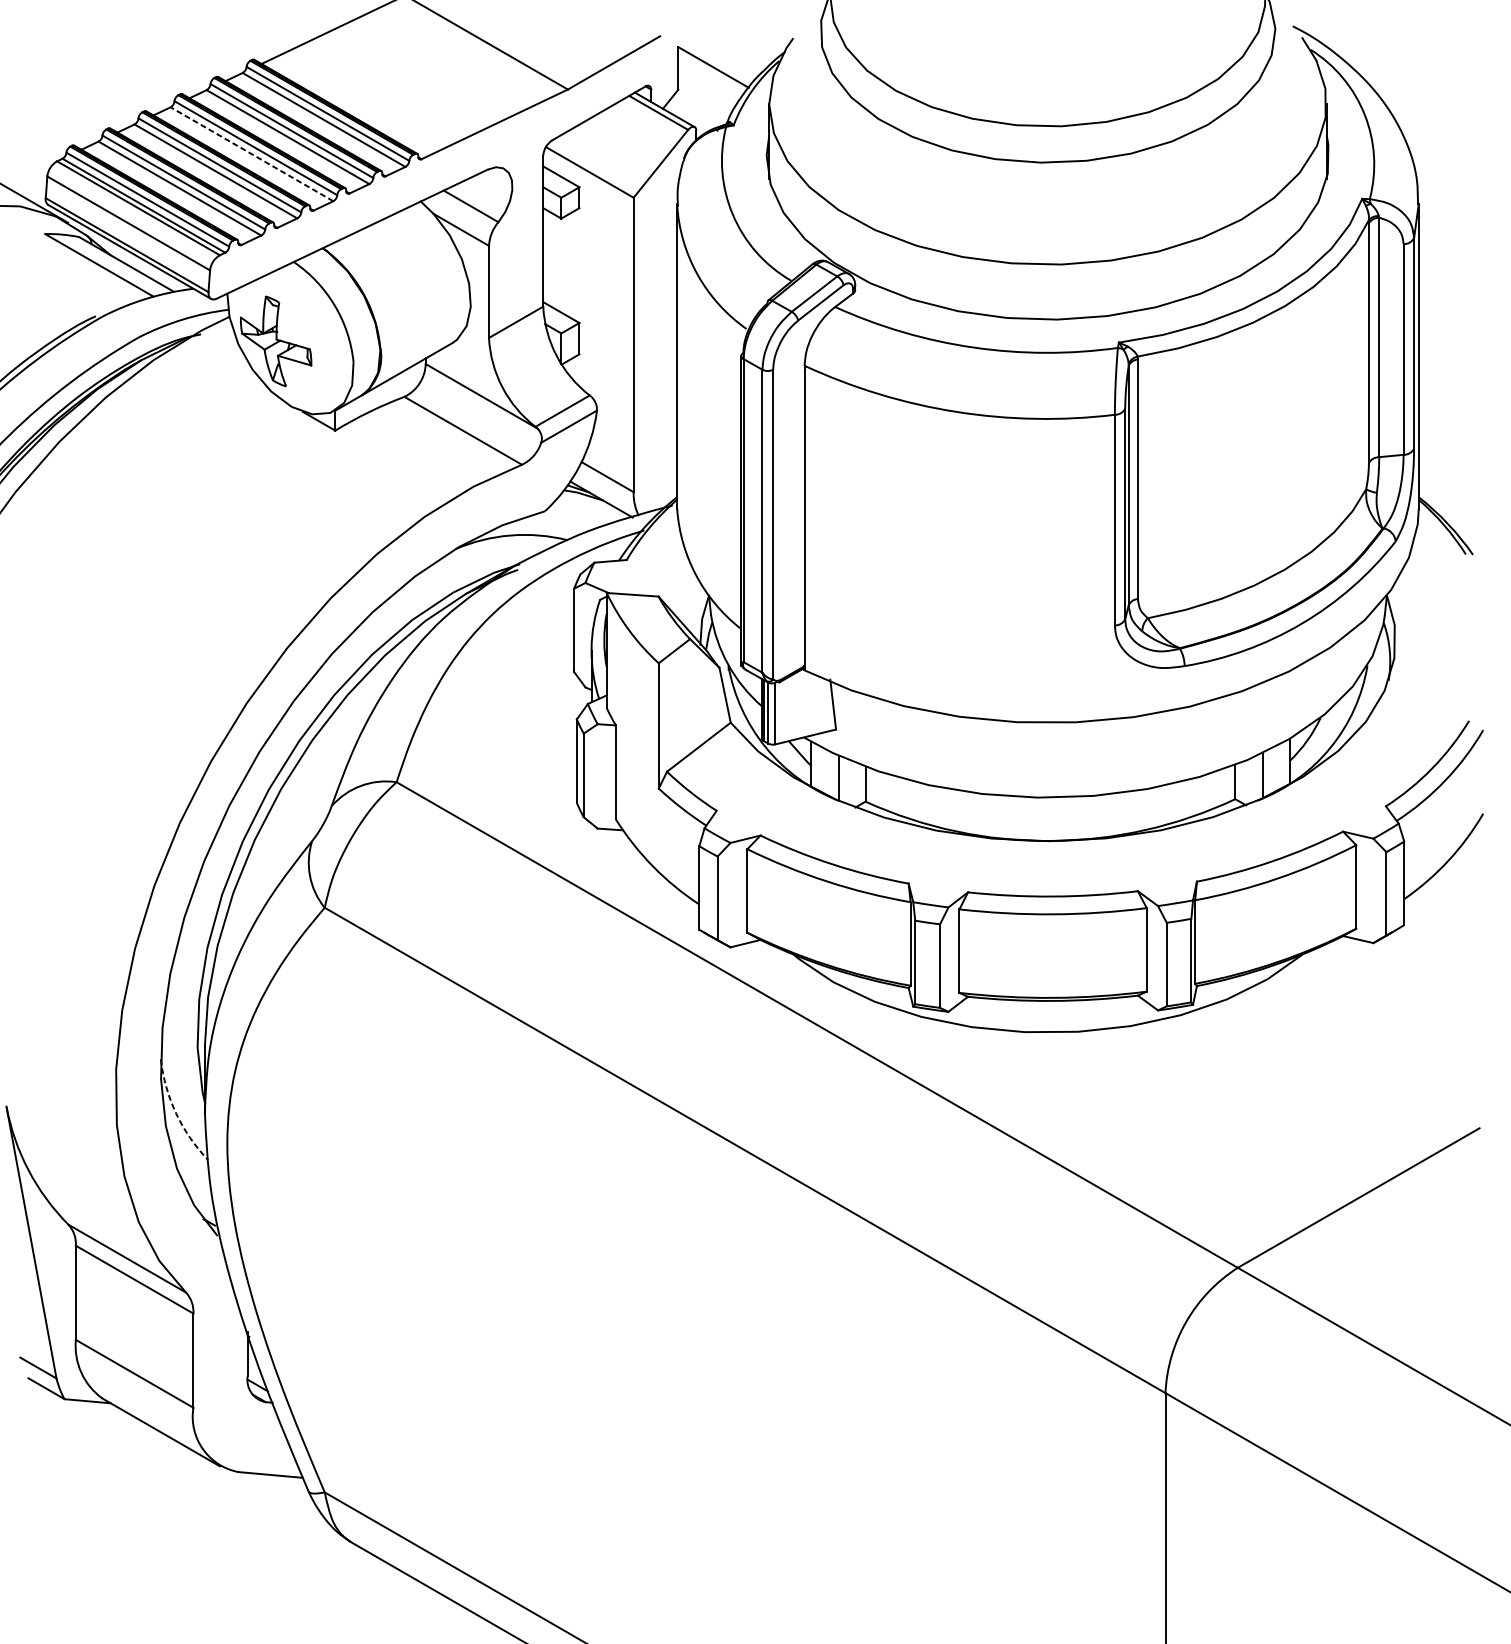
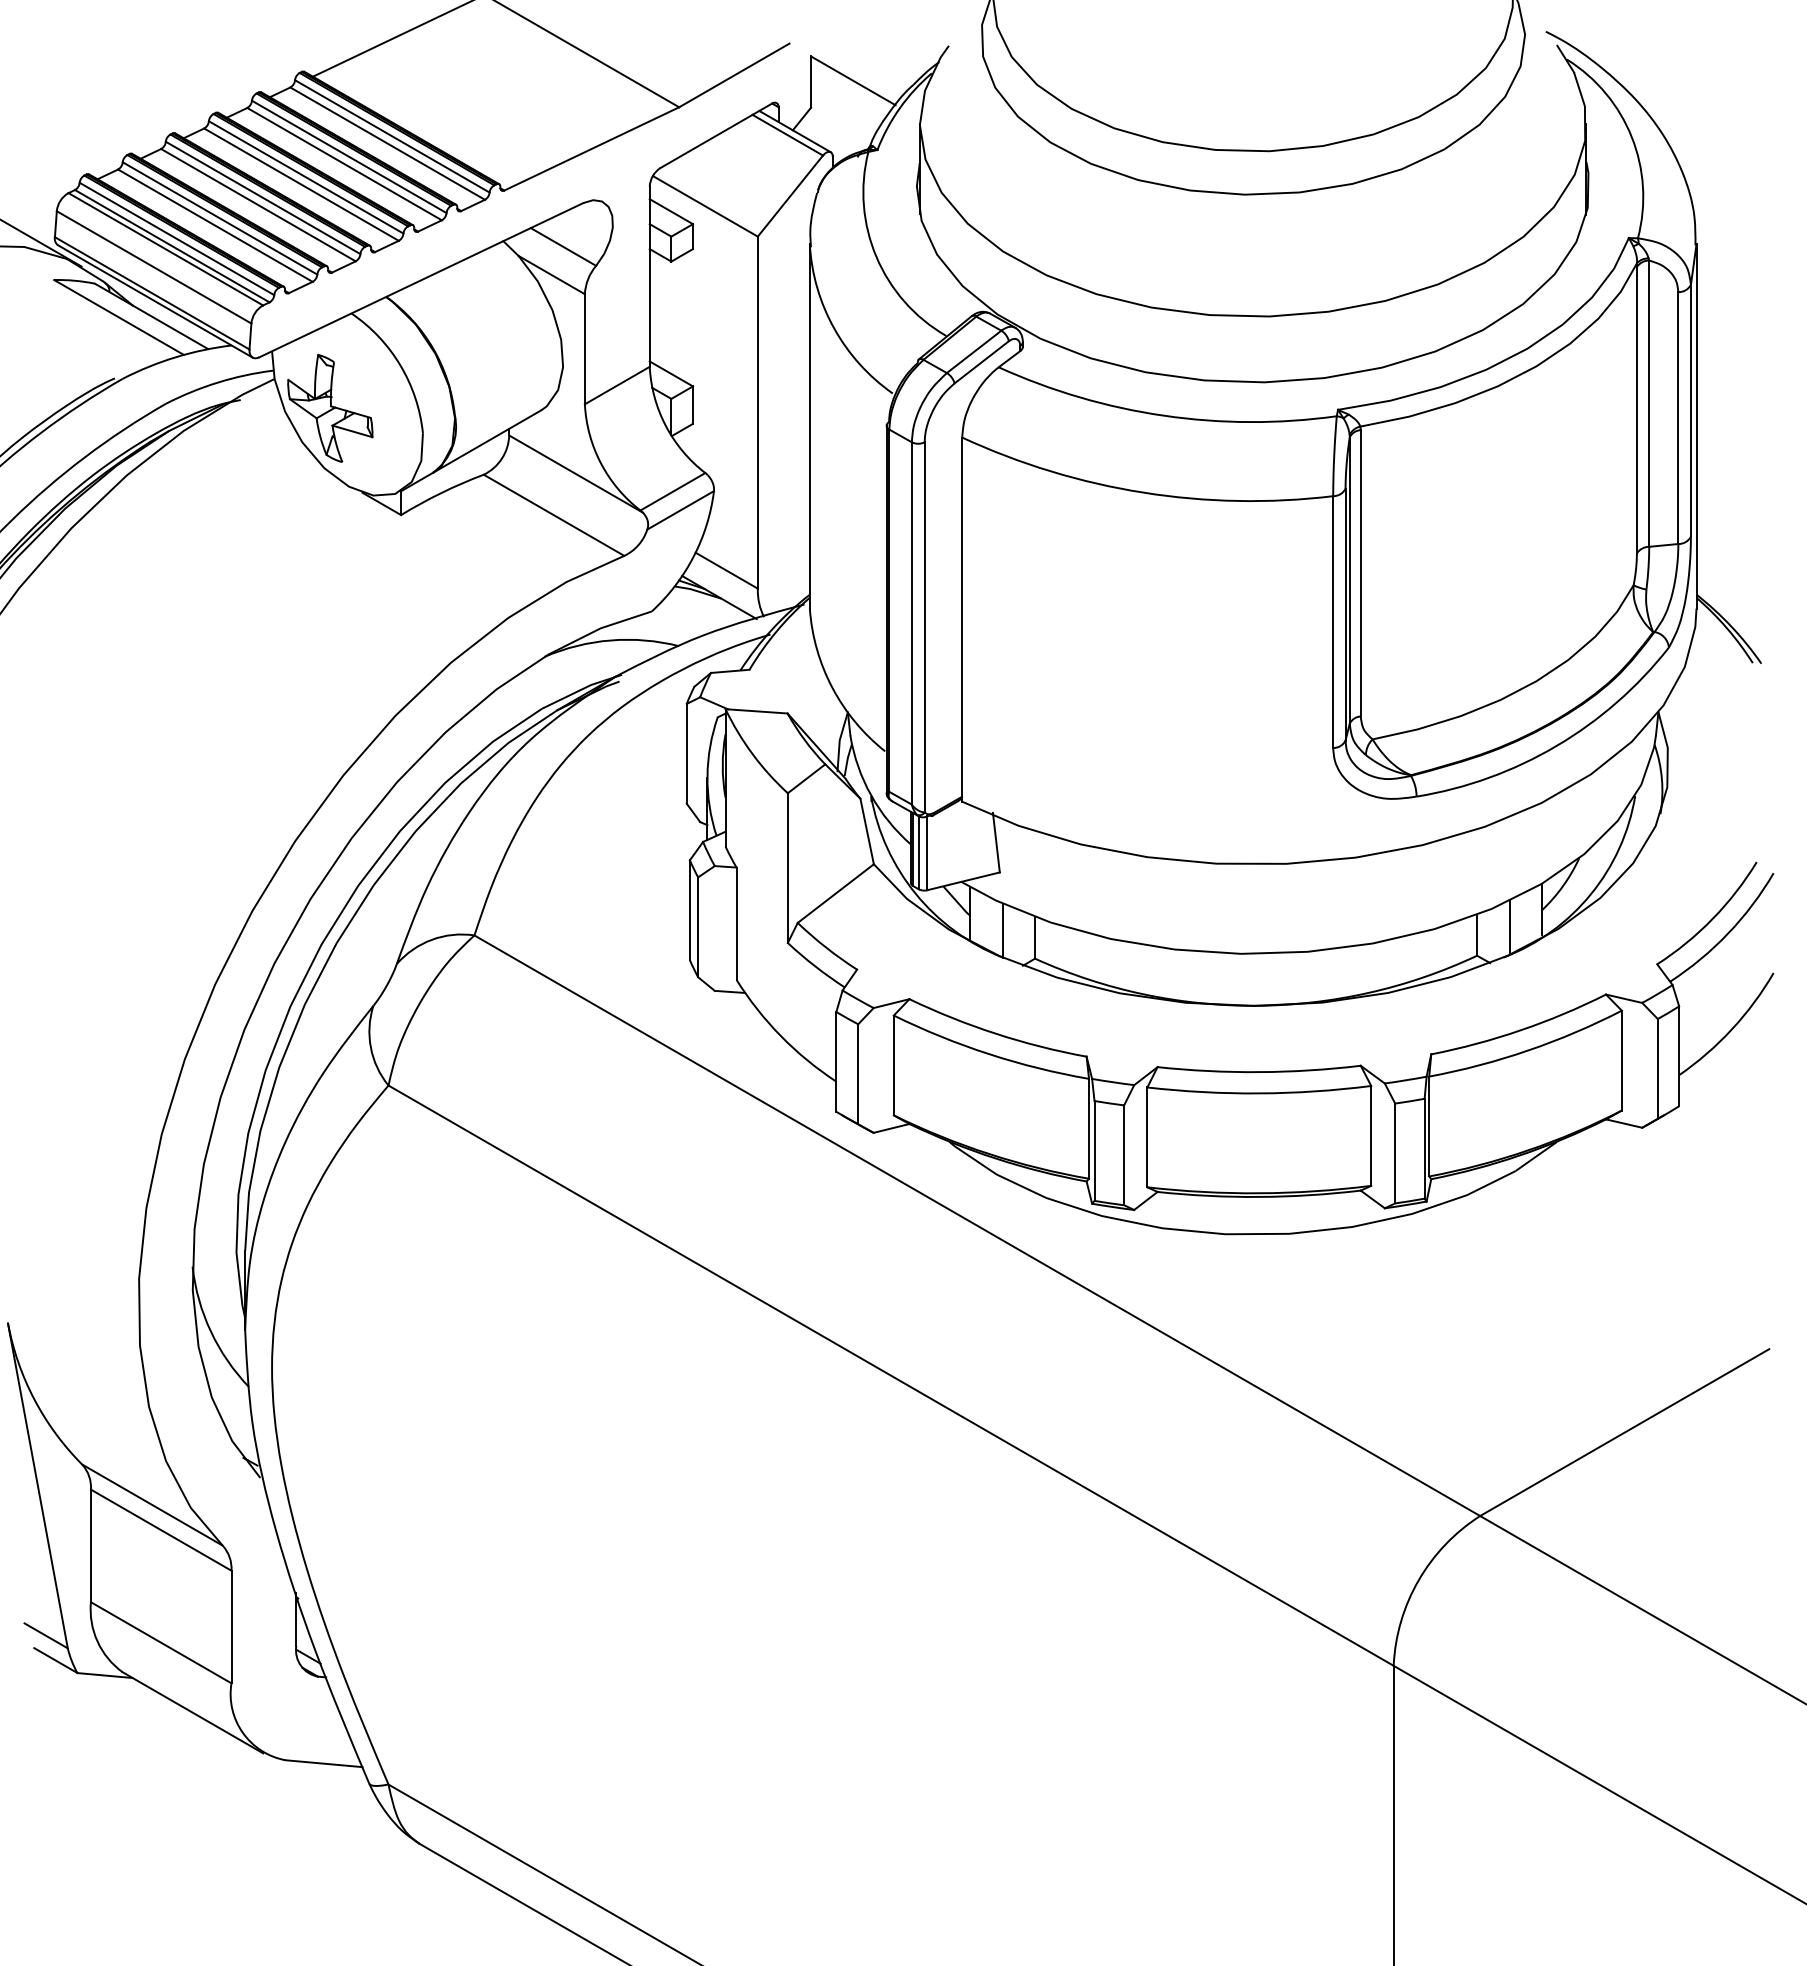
line: (251, 154) -> (301, 184), dashed -> solid
arc: (175, 1113) -> (210, 1331), dashed -> solid

